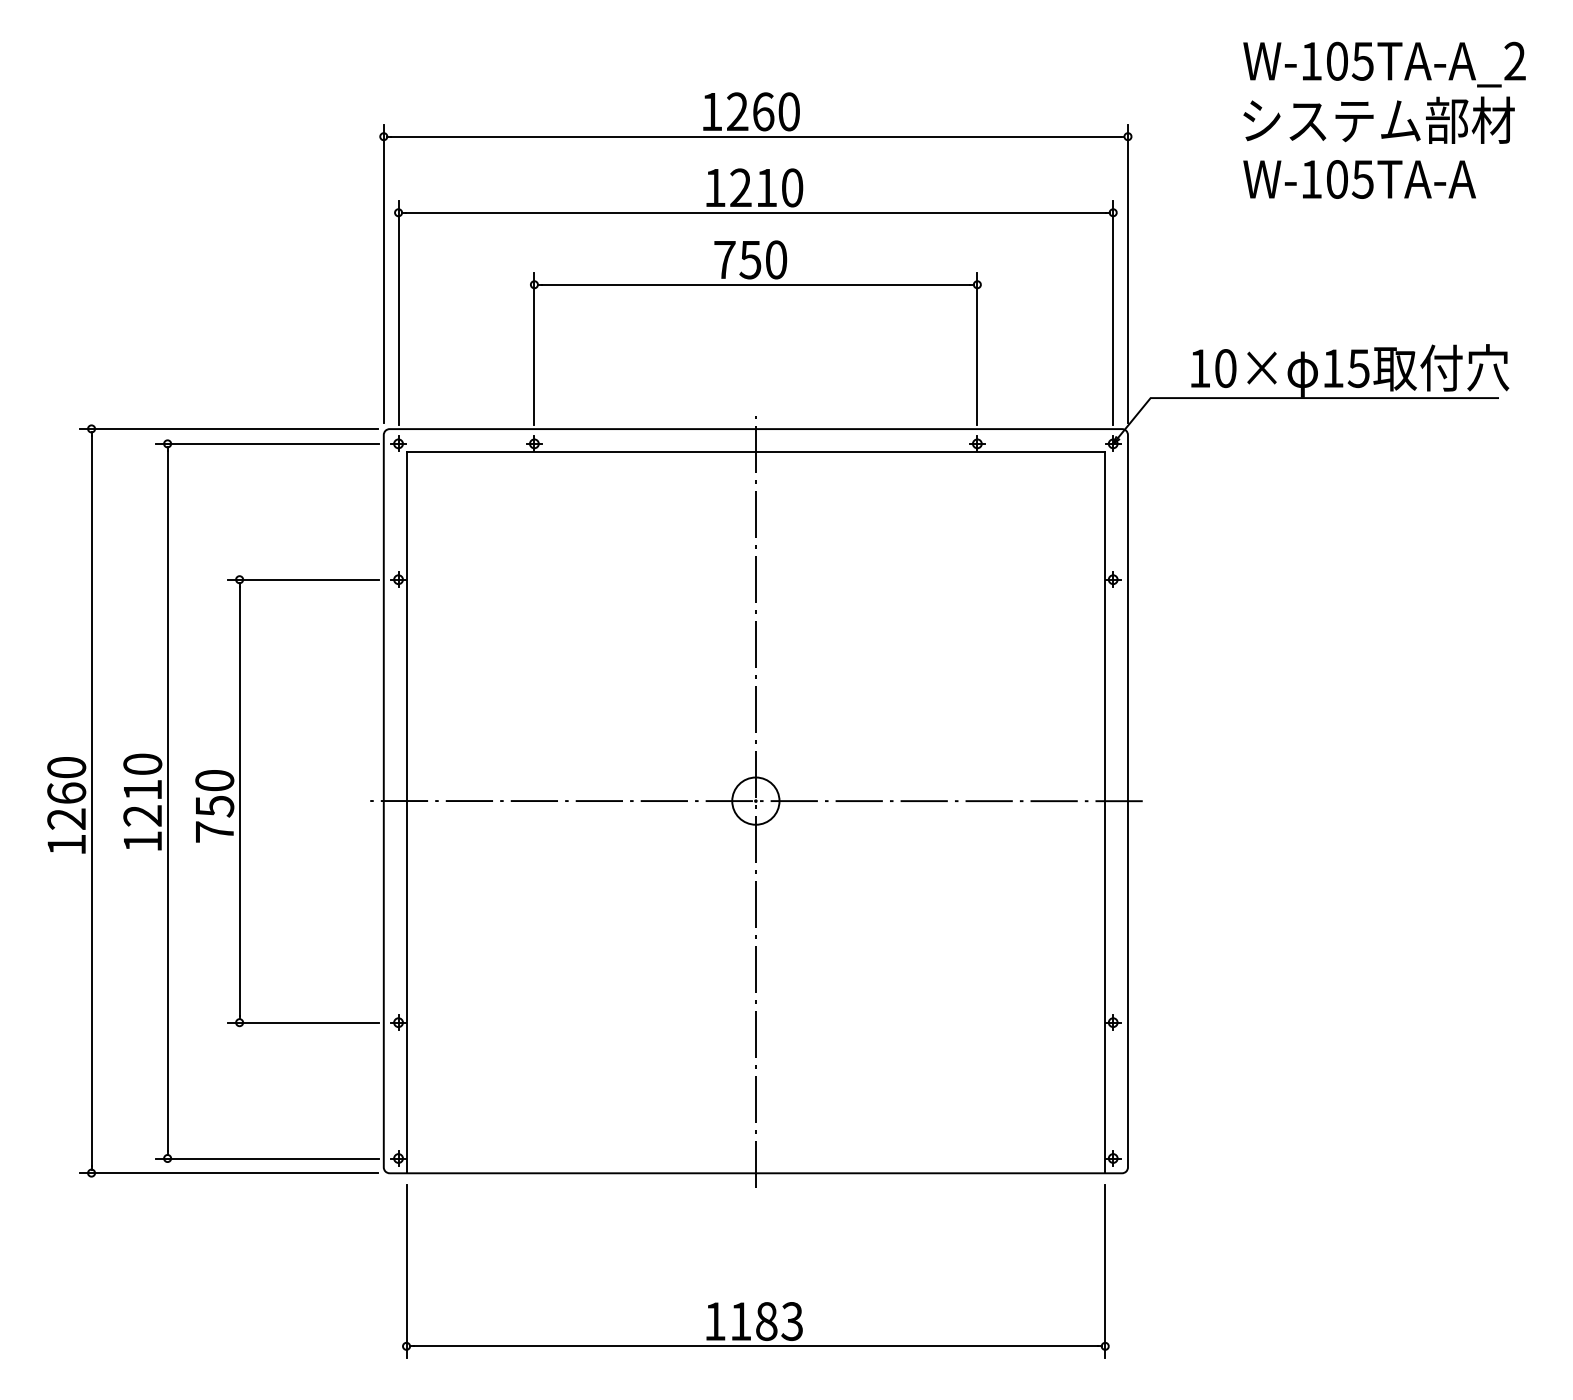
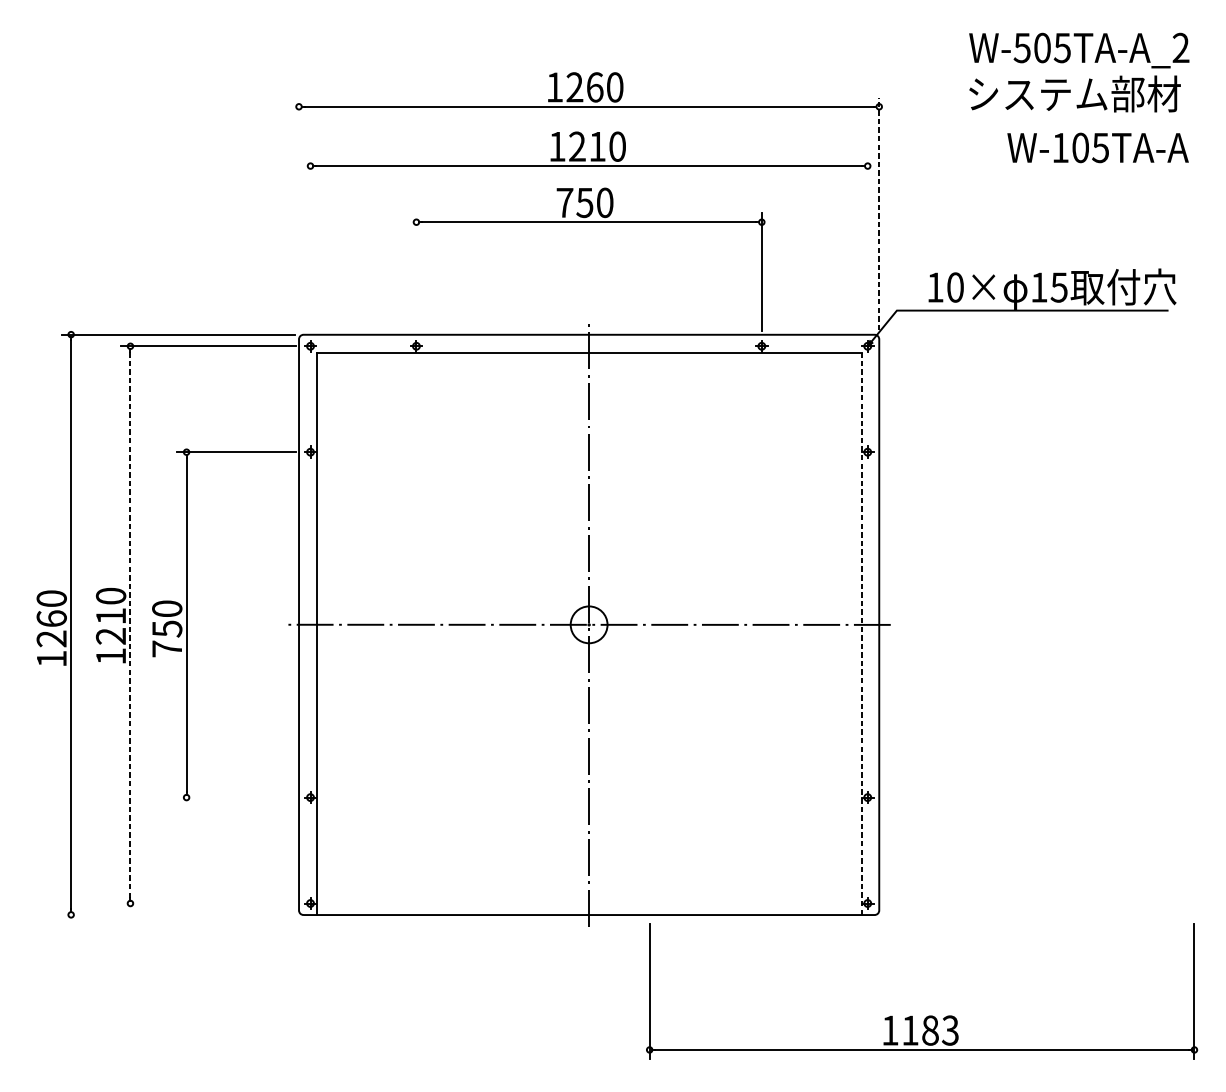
text: (1311, 61) -> (1022, 48), W-105TA-A_2 -> W-505TA-A_2
text: (1359, 179) -> (1097, 147), moved
line: (383, 273) -> (298, 213), removed
line: (1127, 273) -> (878, 213), solid -> dashed
line: (398, 312) -> (310, 243), removed
line: (1113, 312) -> (867, 243), removed
line: (534, 348) -> (416, 271), removed
line: (167, 800) -> (130, 624), solid -> dashed
line: (1105, 812) -> (861, 633), solid -> dashed
line: (303, 1022) -> (236, 797), removed
line: (267, 1158) -> (208, 903), removed
line: (228, 1173) -> (177, 915), removed
part: (763, 1302) -> (927, 1015), moved

